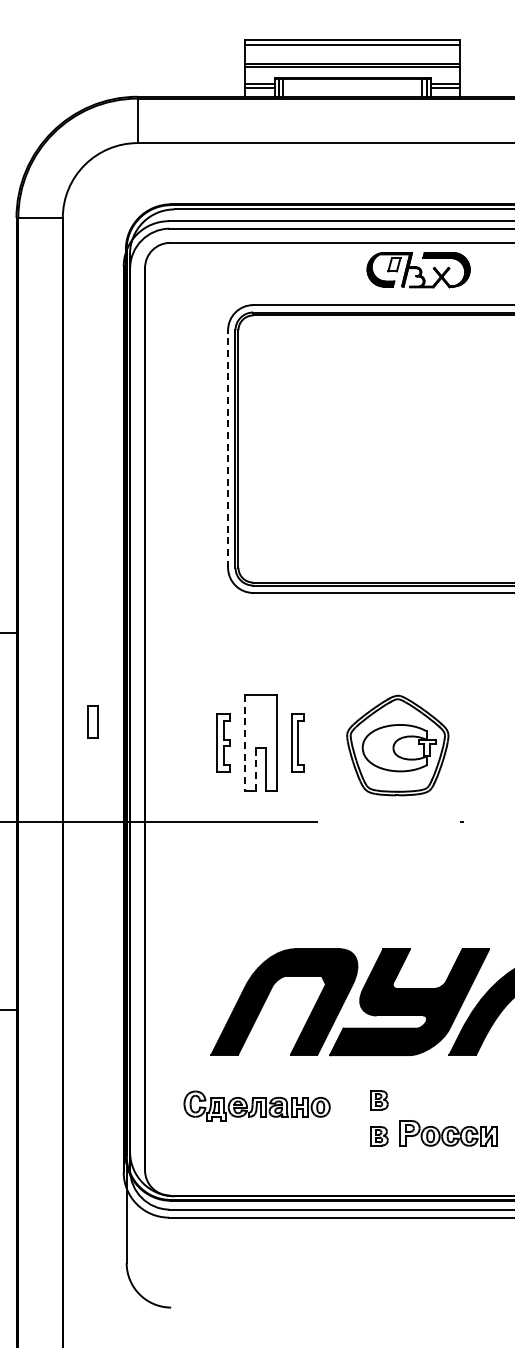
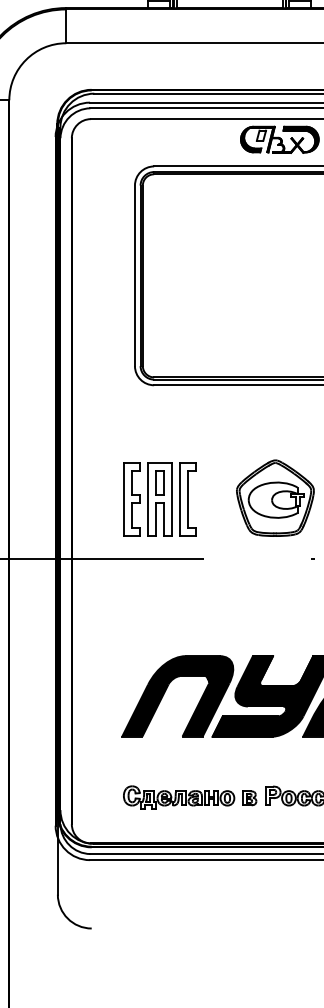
line: (228, 449) -> (135, 276), dashed -> solid
part: (92, 721) -> (159, 482), moved
part: (223, 742) -> (131, 498), size x1.67
line: (244, 742) -> (147, 498), dashed -> solid
part: (297, 742) -> (187, 498), size x1.67
part: (397, 745) -> (275, 498), moved
line: (255, 768) -> (155, 518), dashed -> solid
part: (379, 1100) -> (250, 771), removed
part: (256, 1105) -> (178, 796), moved

